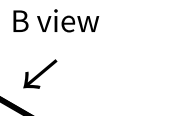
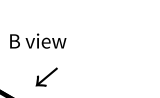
text: (39, 73) -> (46, 76), moved

